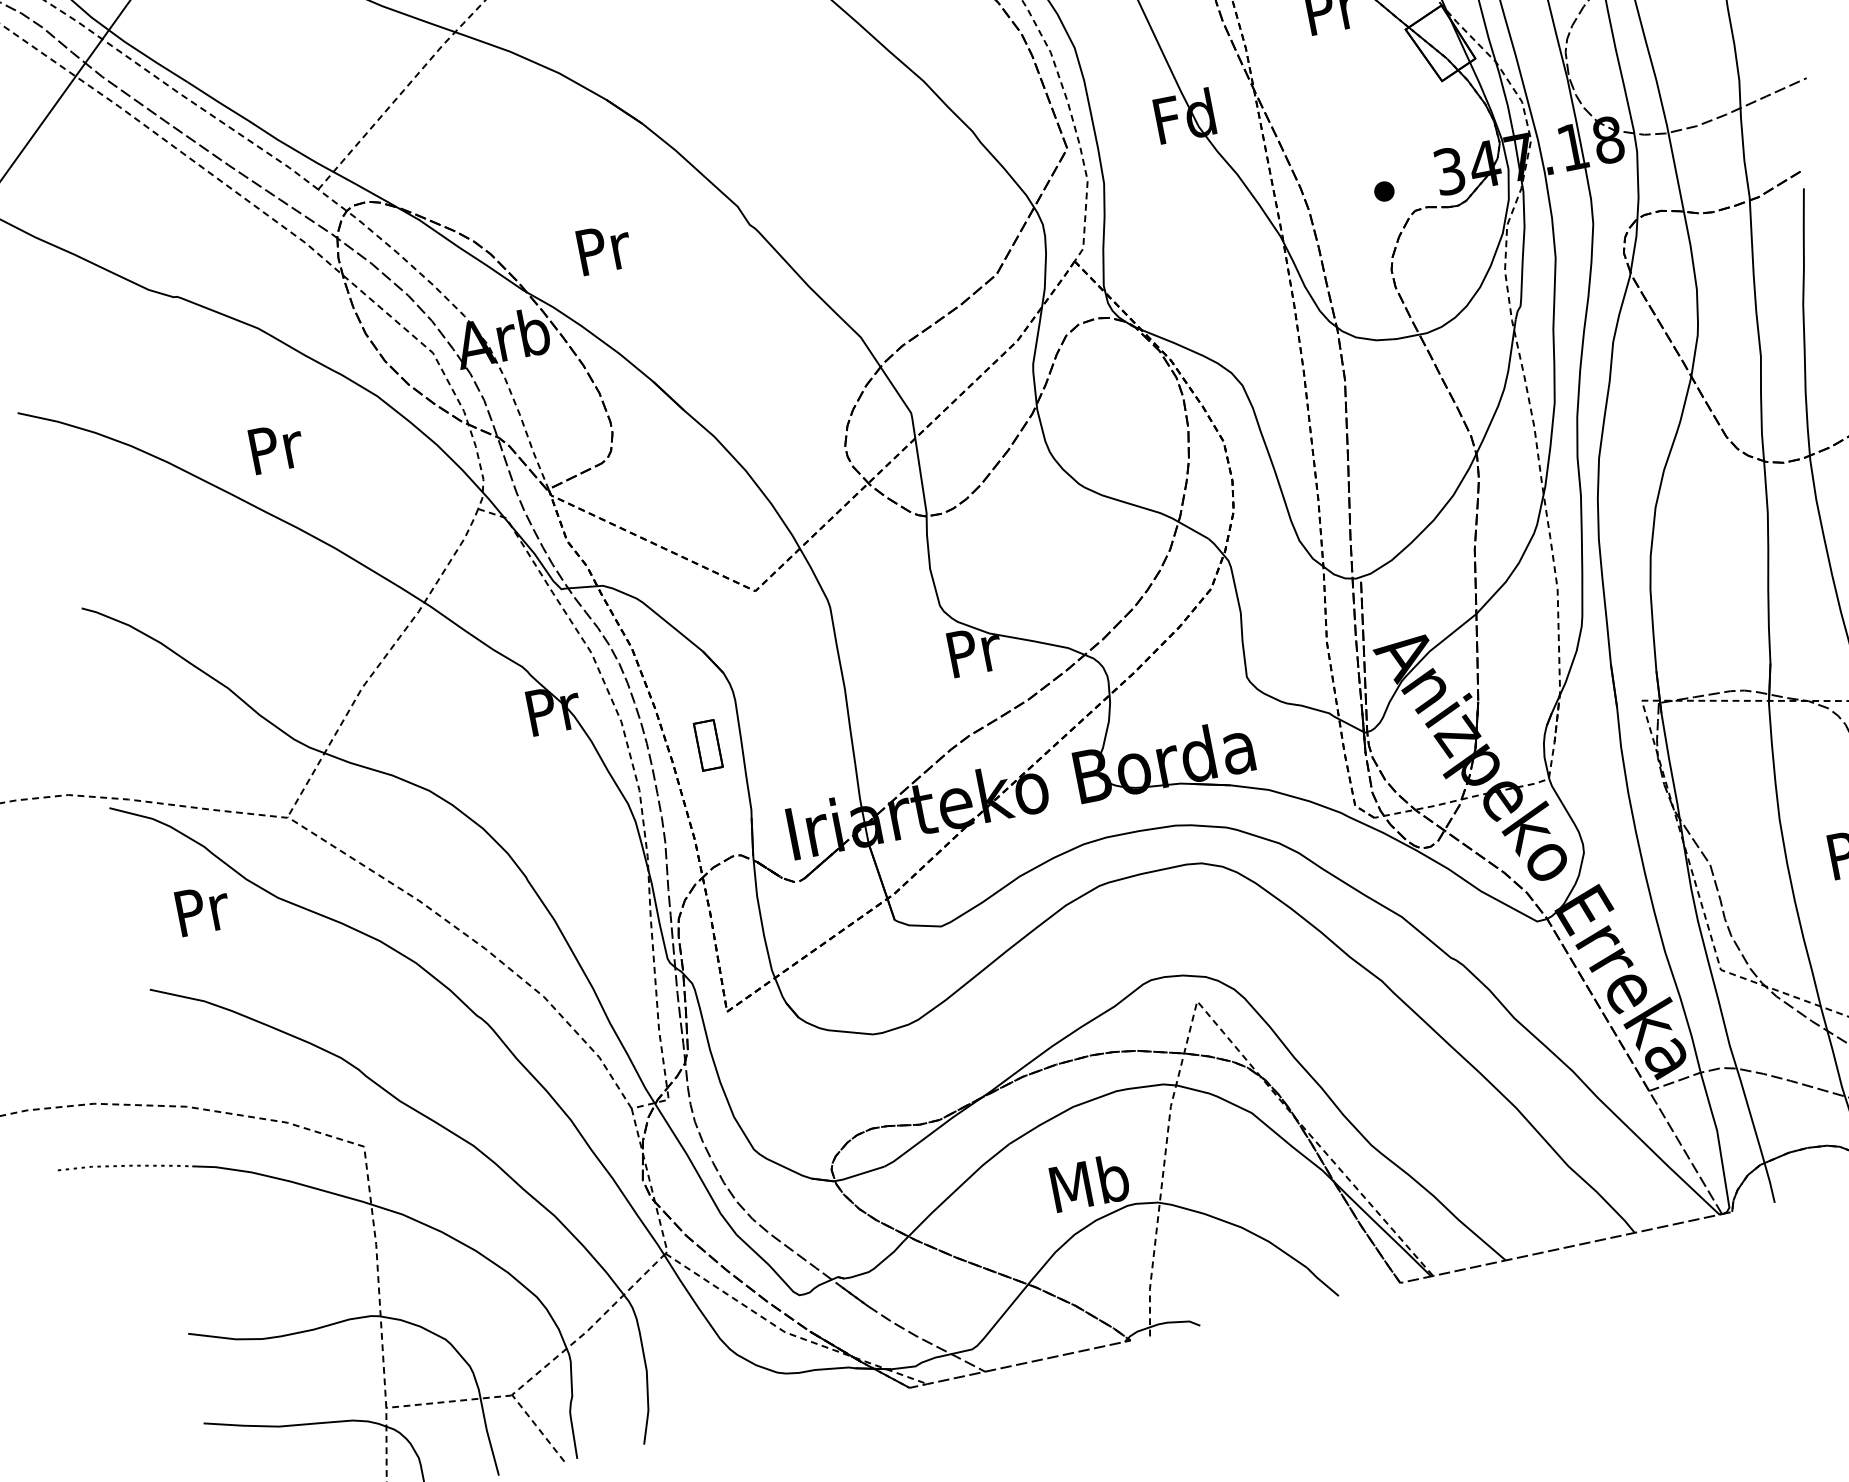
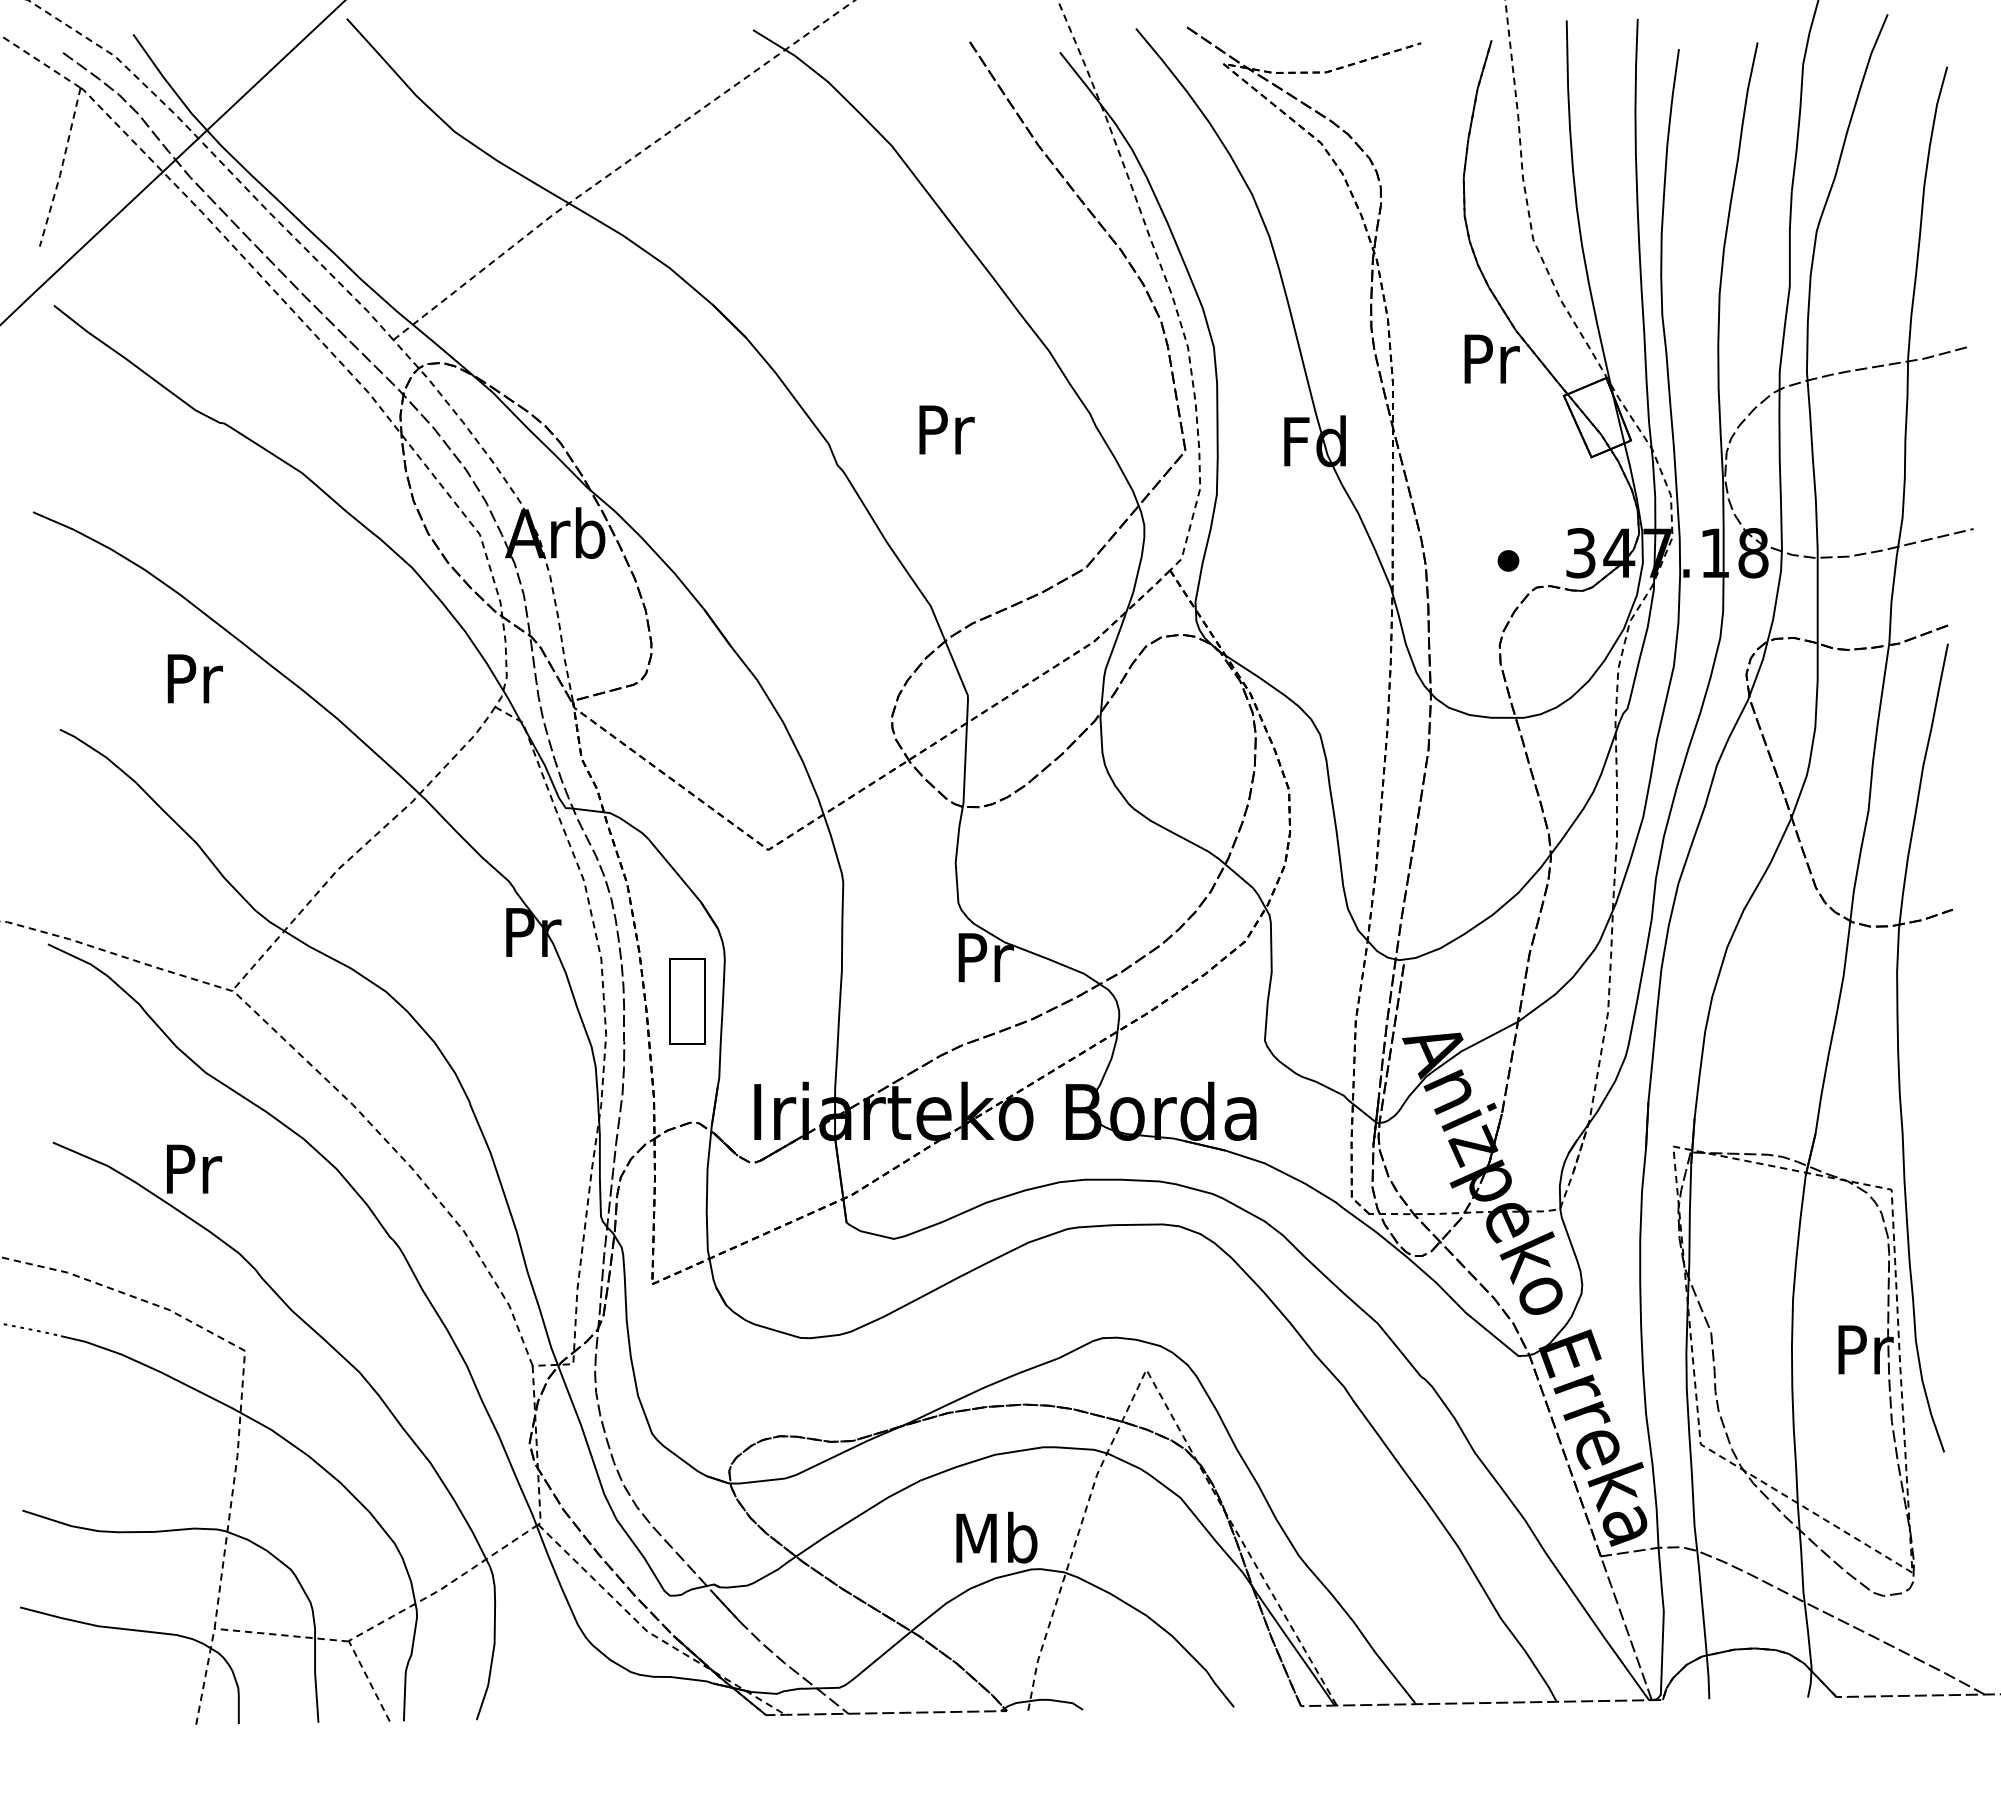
text: (604, 248) -> (946, 429), moved
text: (276, 447) -> (194, 678), moved
part: (708, 745) -> (687, 1001), size x1.67
text: (203, 909) -> (194, 1168), moved

